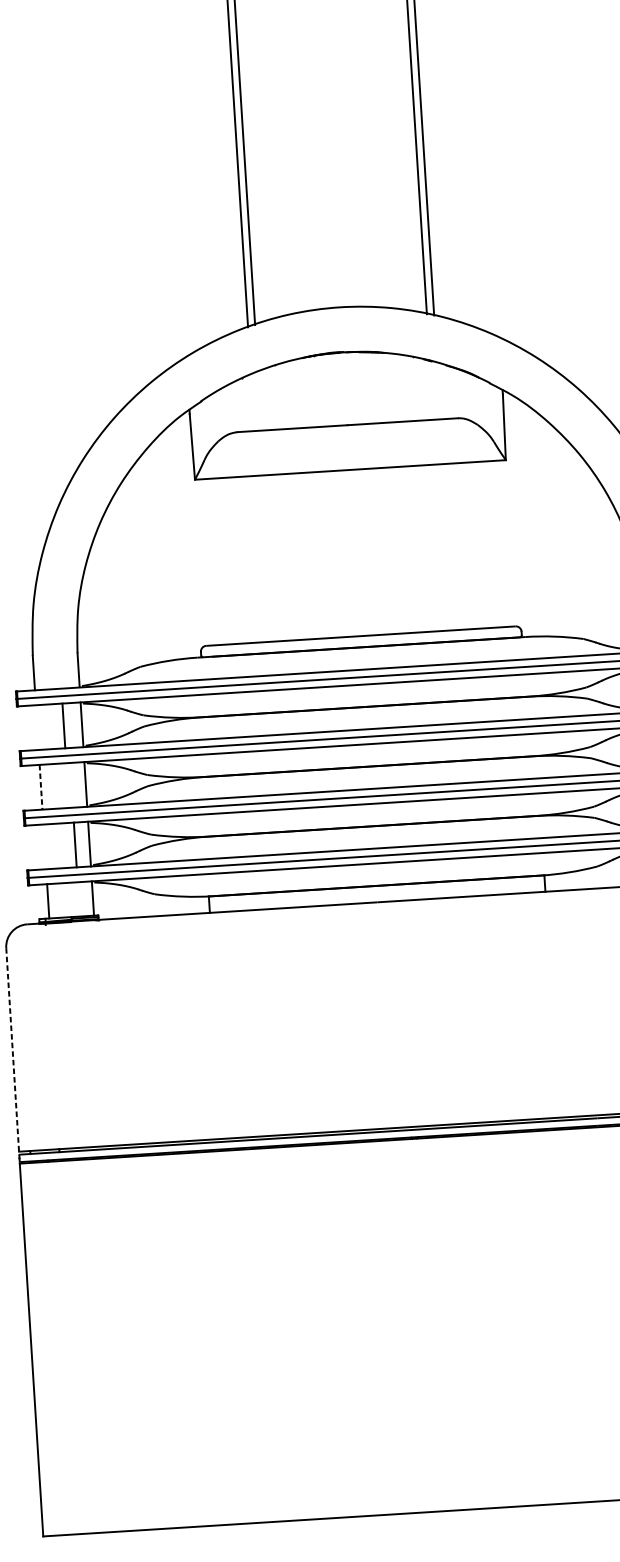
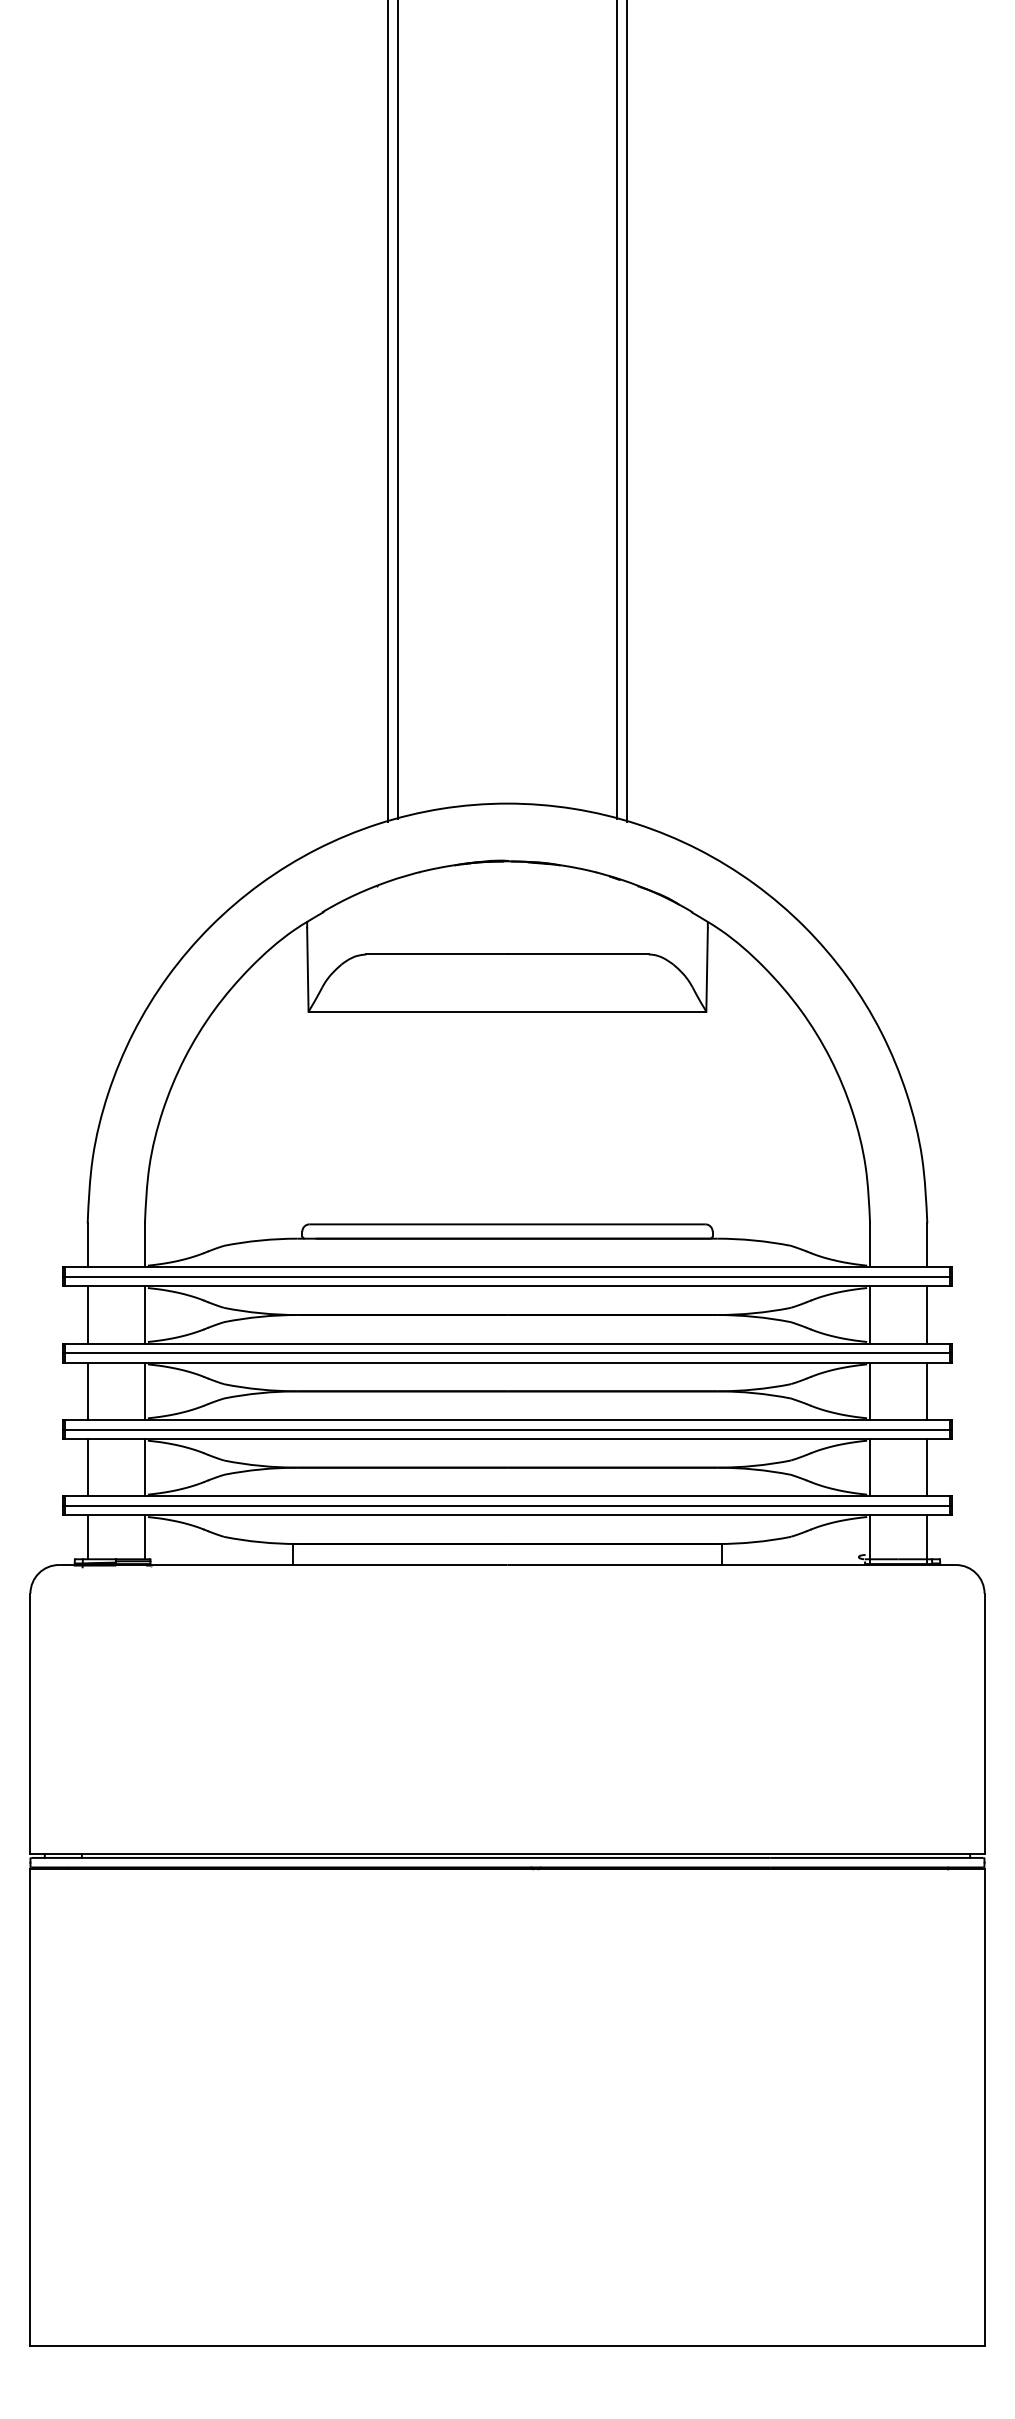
line: (63, 725) -> (87, 1314), moved
line: (40, 787) -> (87, 1391), dashed -> solid
line: (75, 844) -> (87, 1467), moved
line: (12, 1050) -> (30, 1724), dashed -> solid

